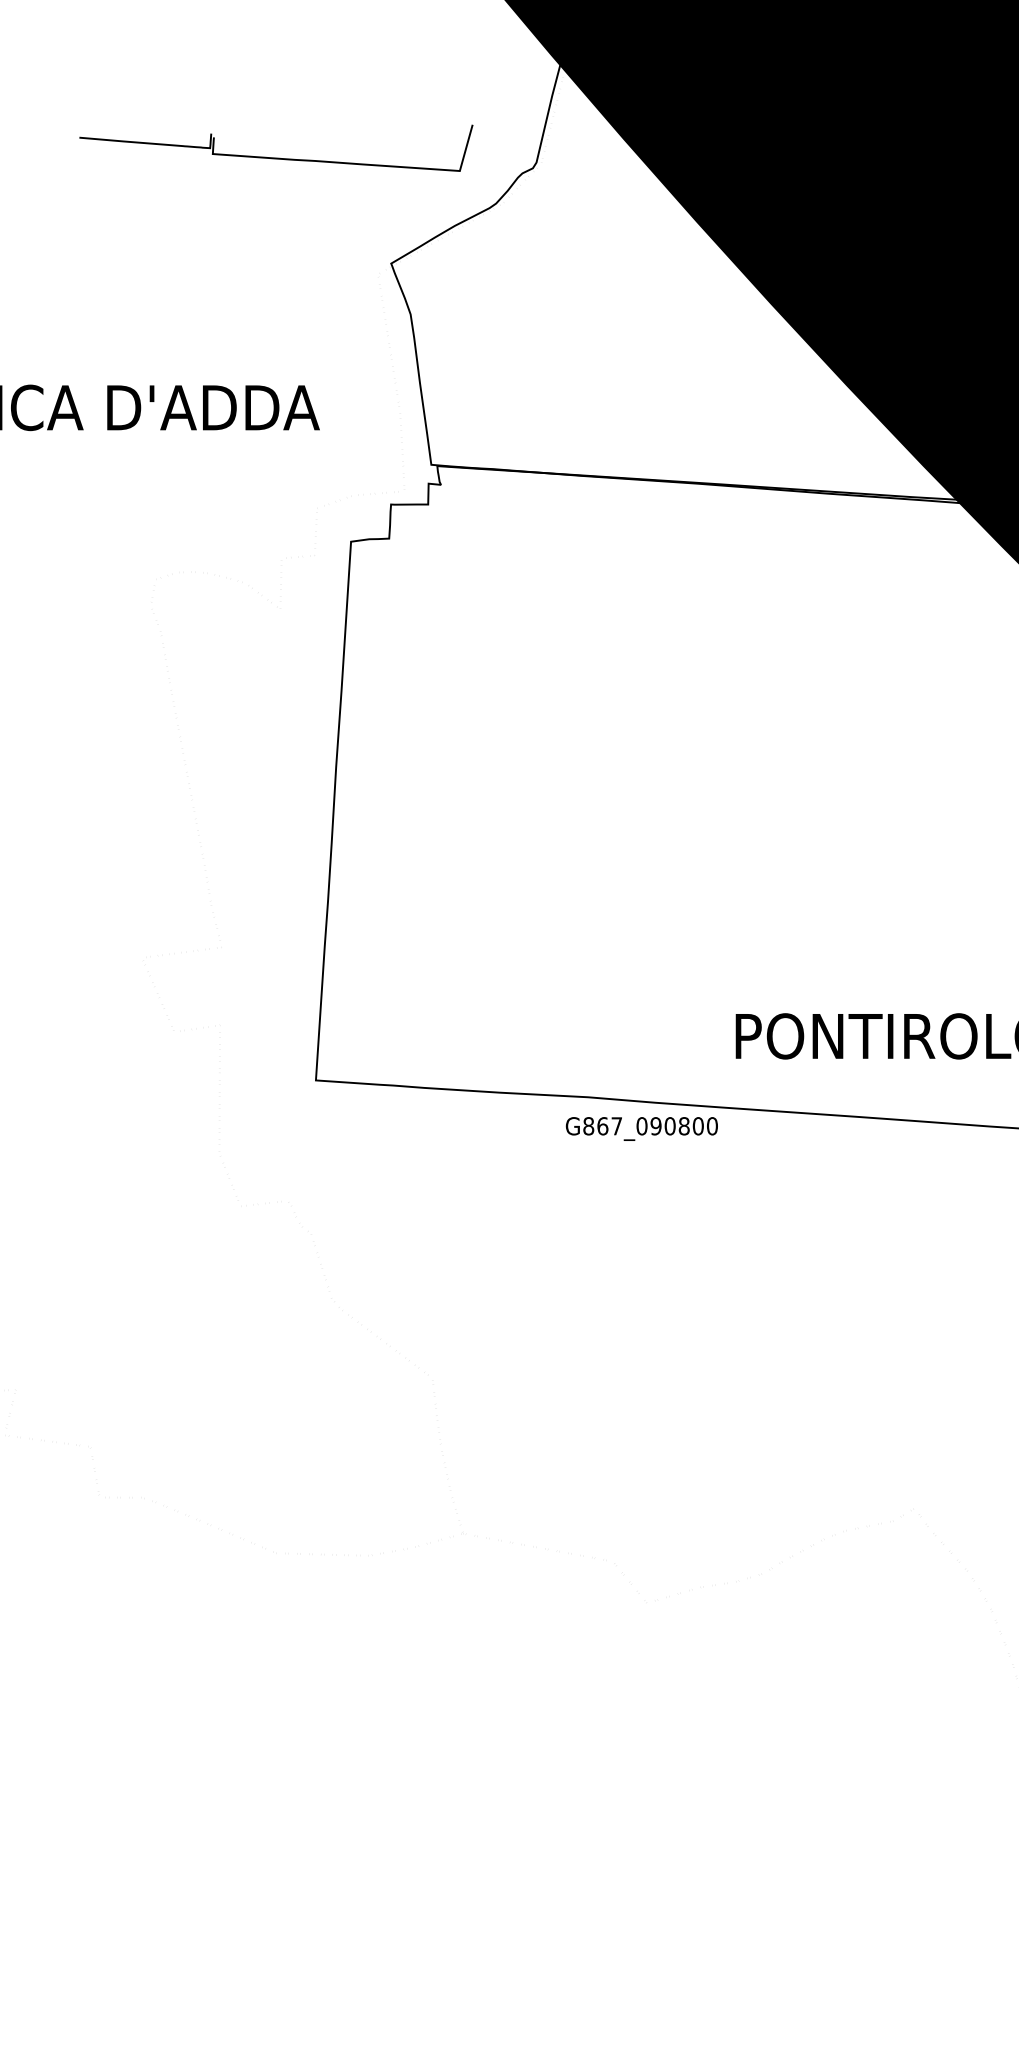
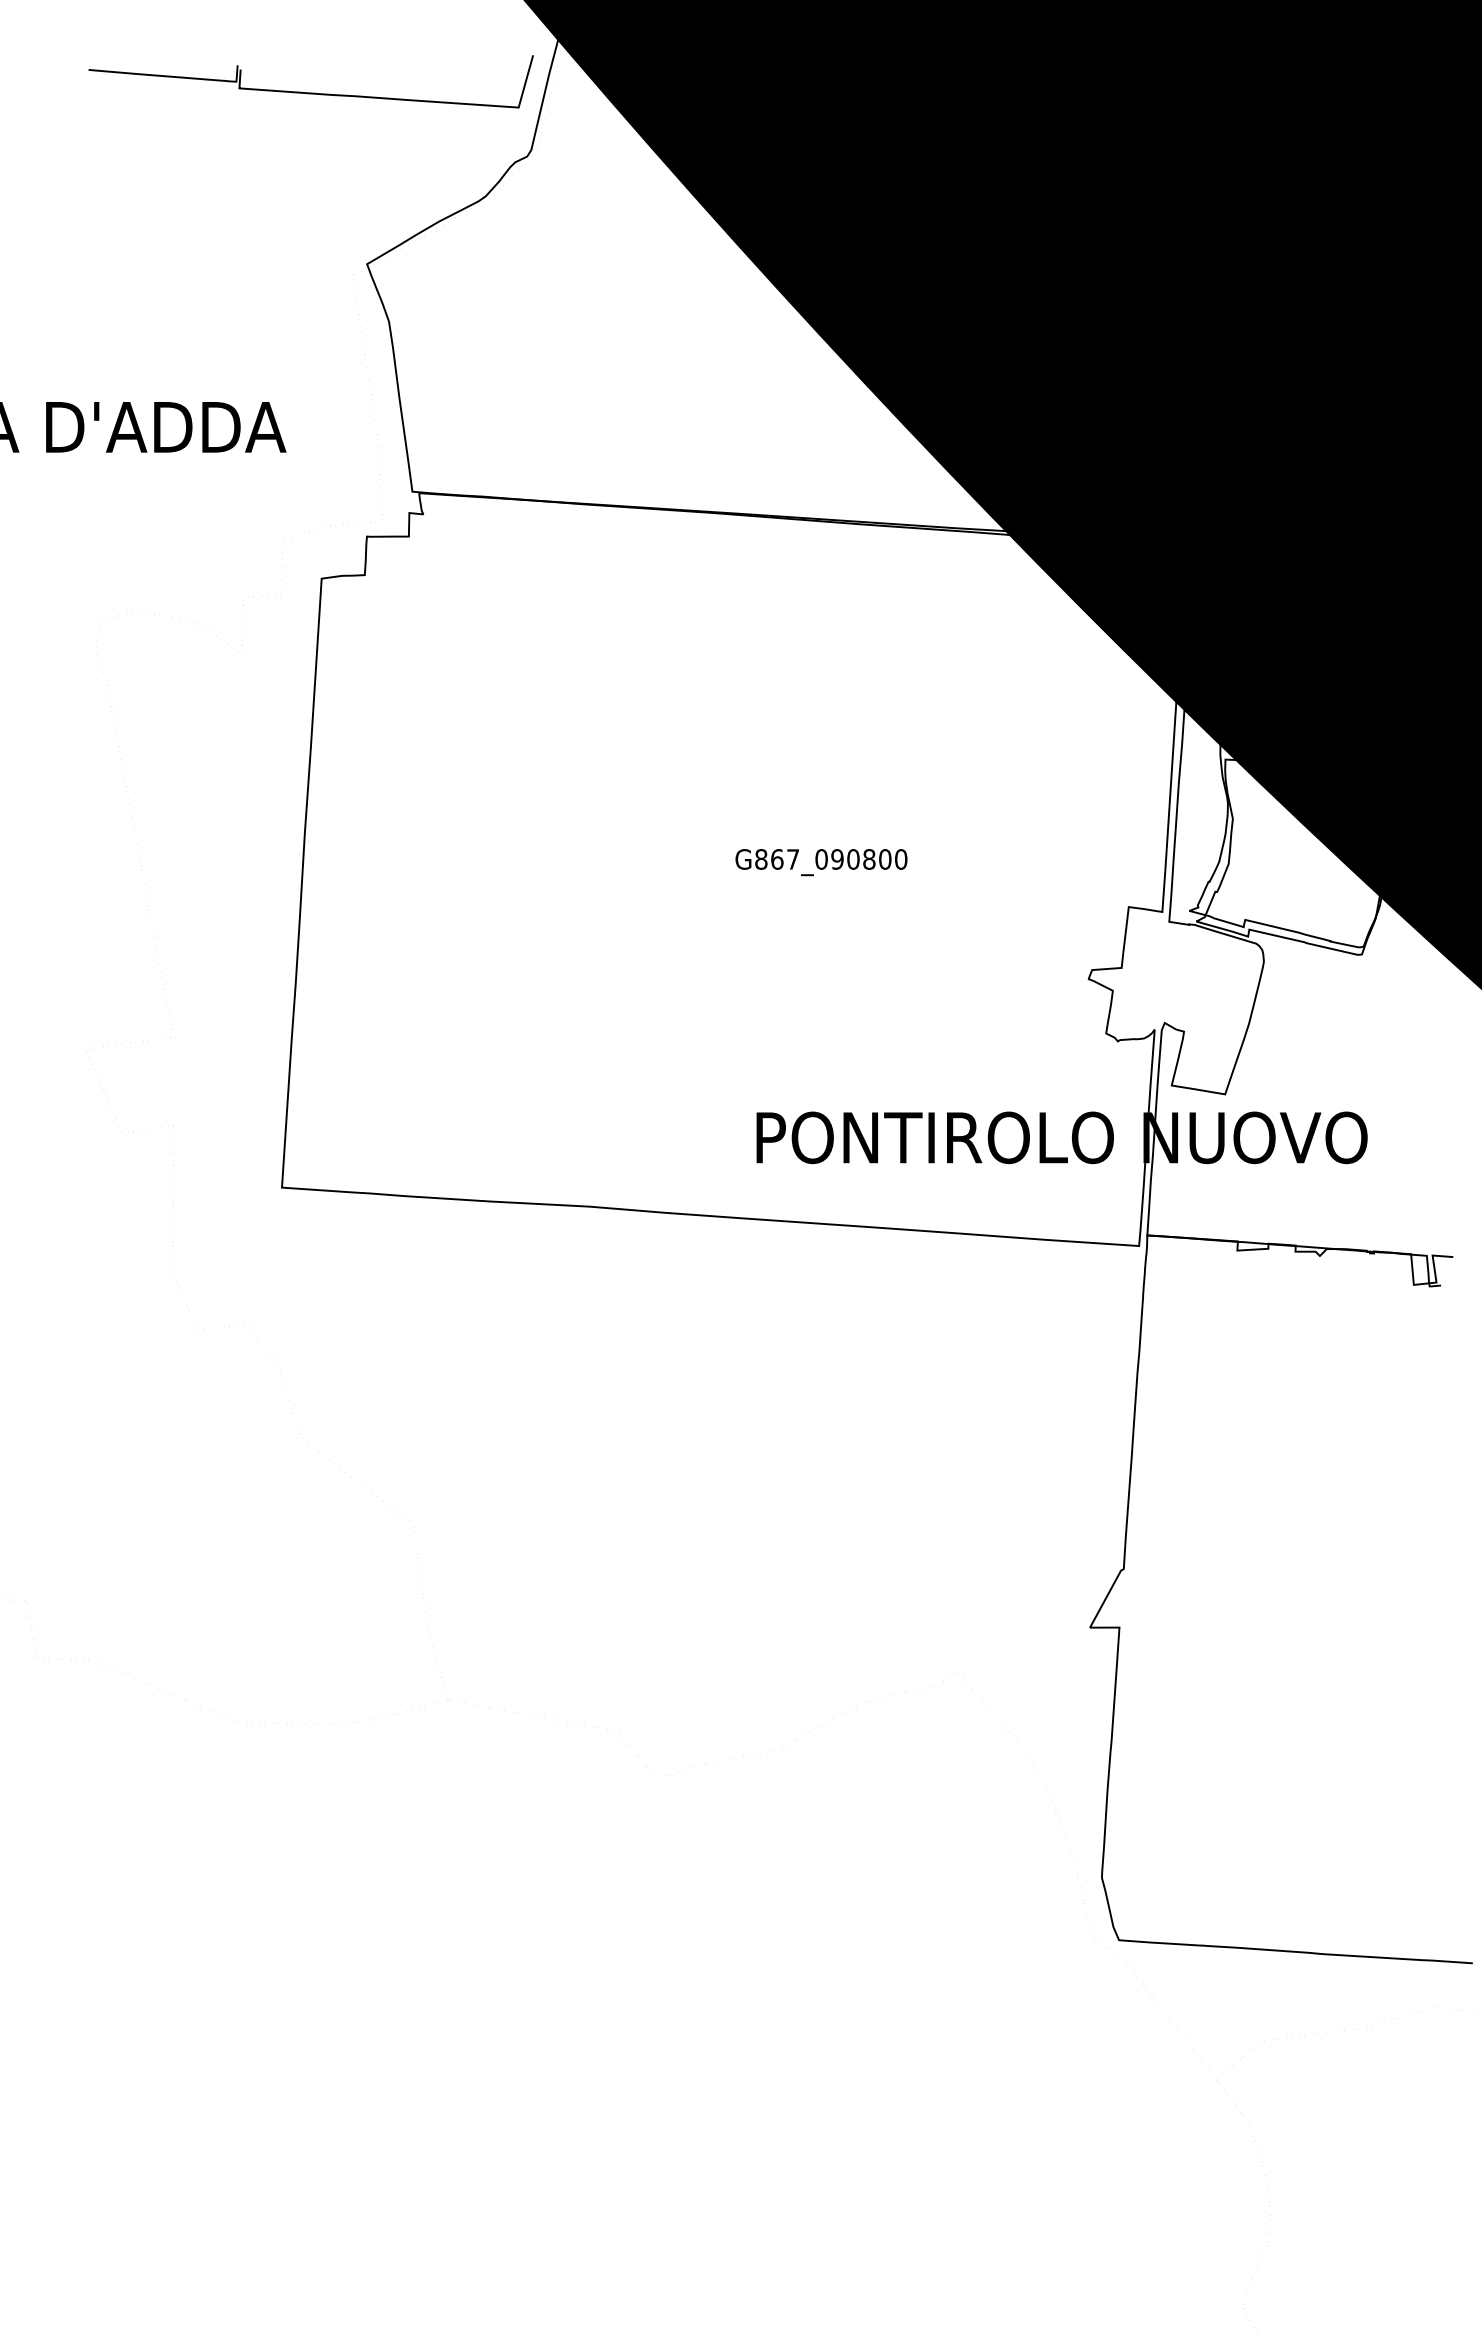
part: (275, 157) -> (310, 92), moved
text: (641, 1128) -> (821, 862), moved

